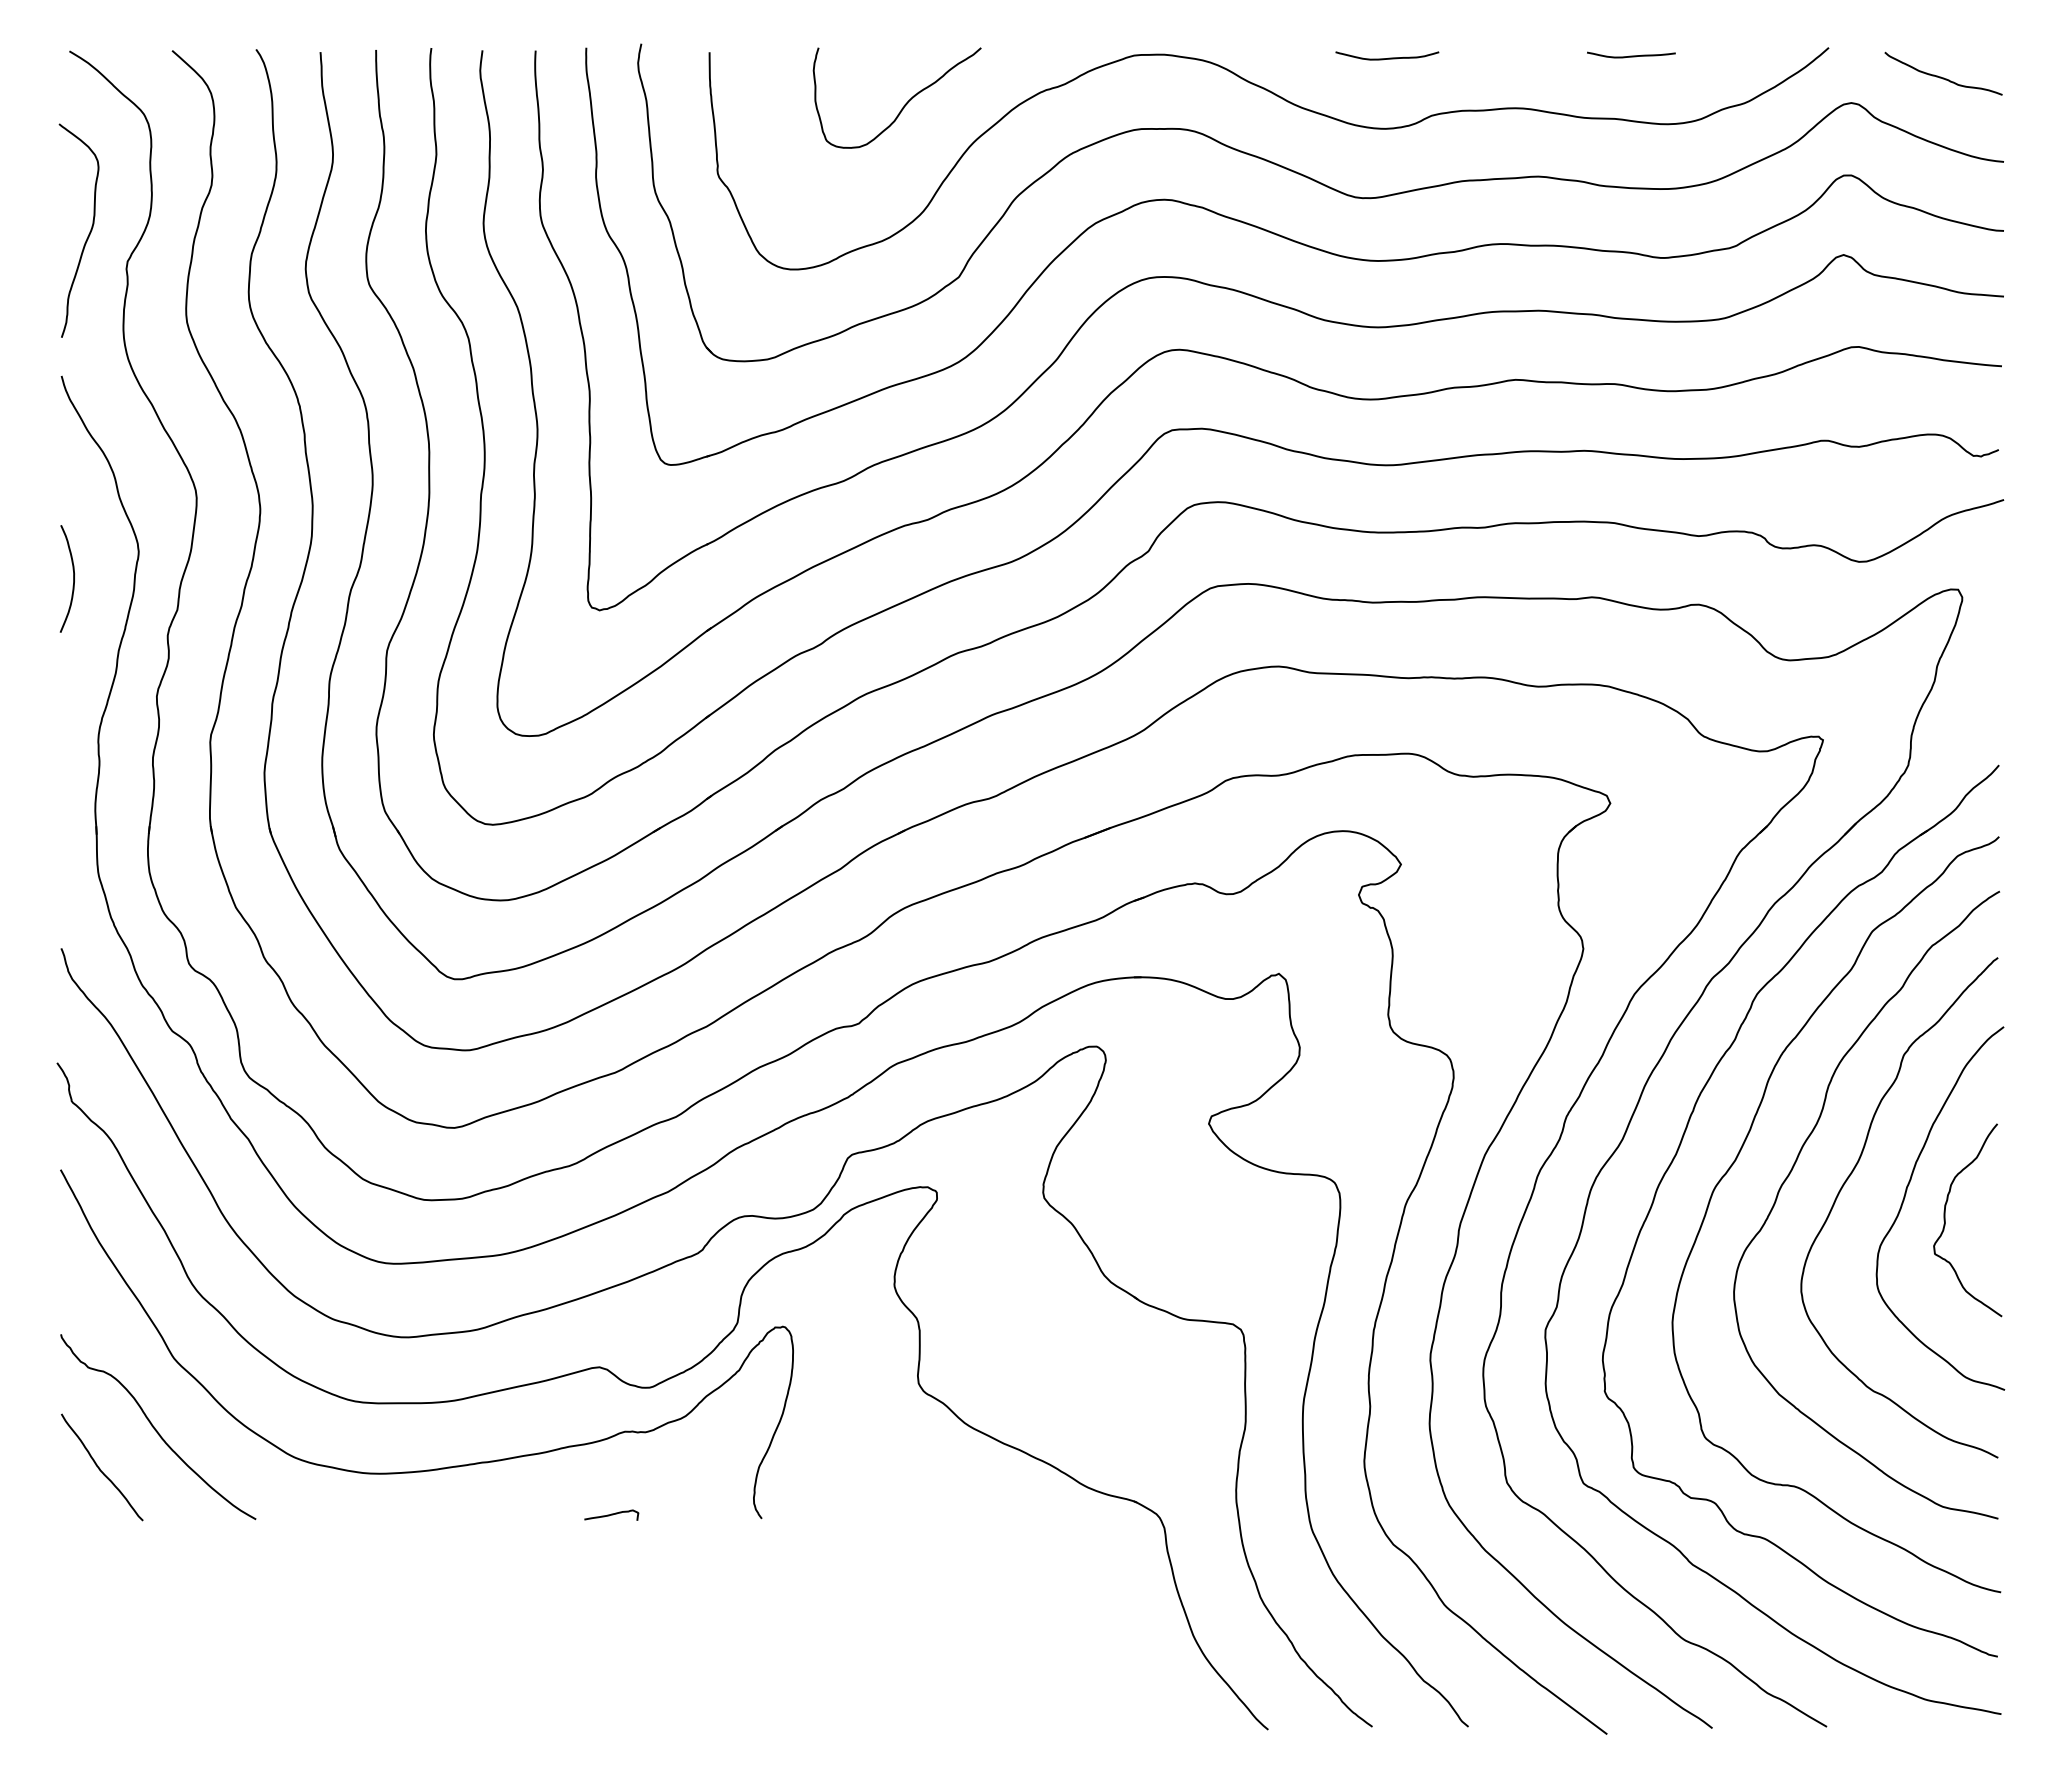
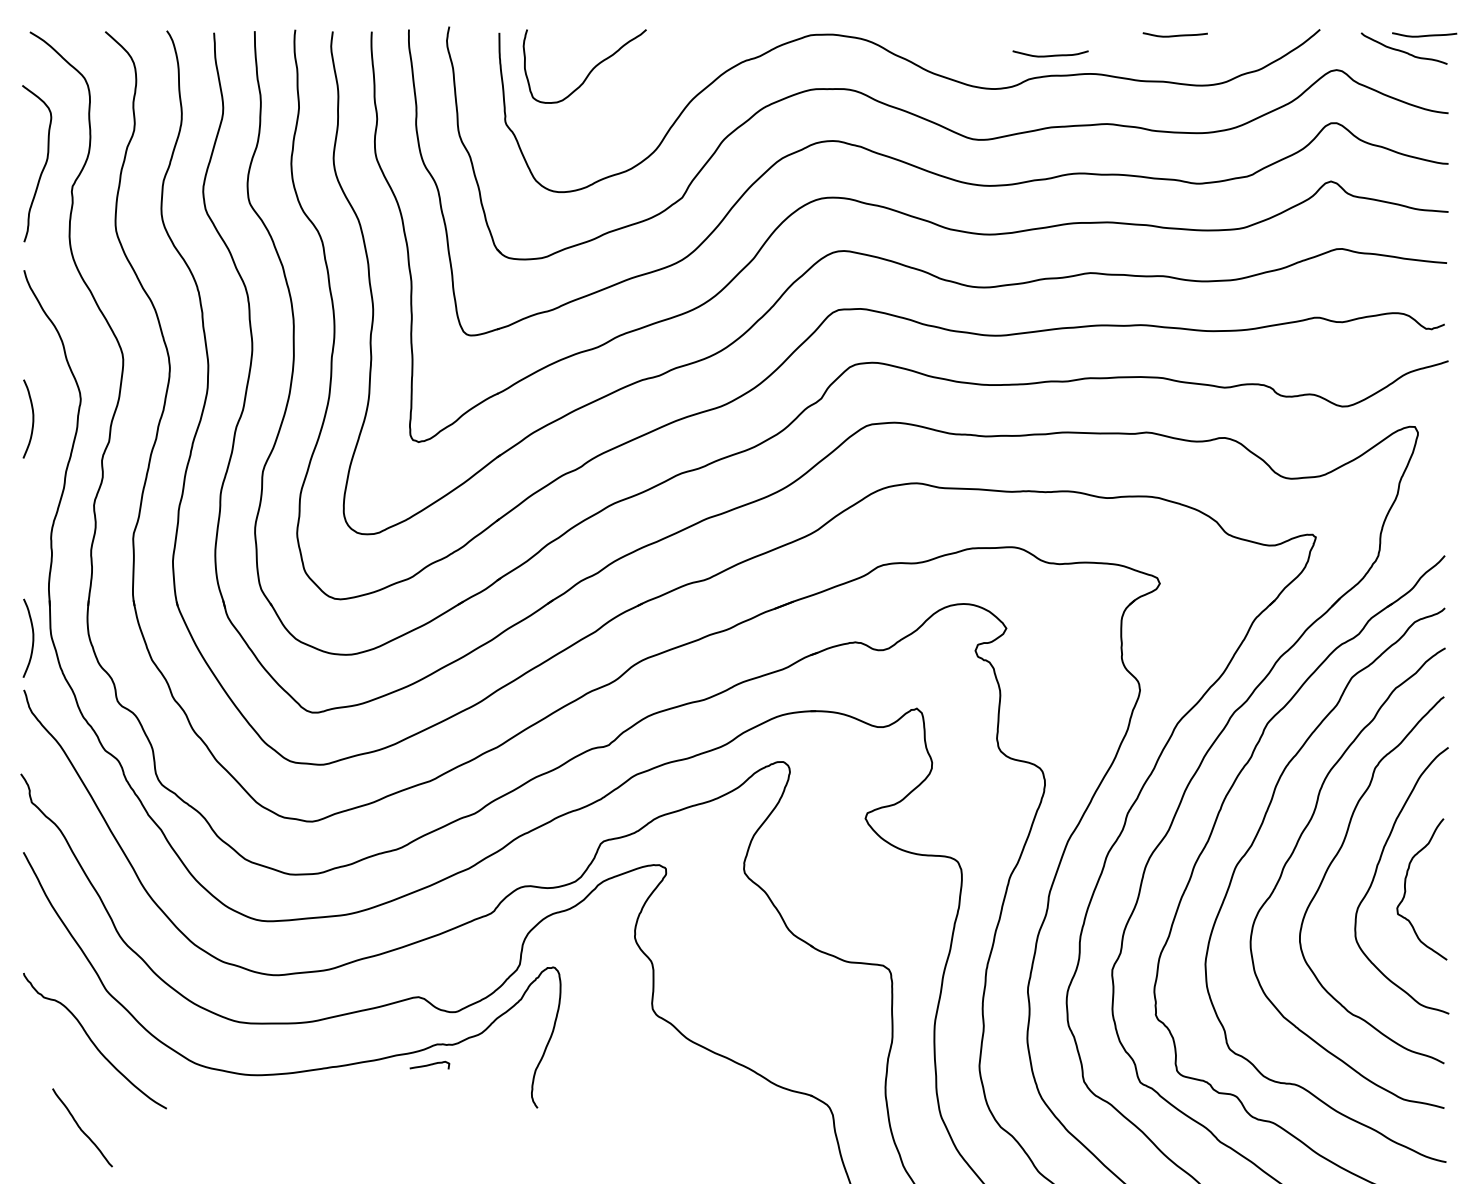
curve: (1971, 55) -> (1424, 35), added
curve: (1388, 57) -> (1051, 55), moved
curve: (904, 104) -> (590, 71), moved
curve: (73, 877) -> (32, 638), added
curve: (100, 1468) -> (81, 1128), moved
curve: (611, 1514) -> (429, 1064), moved

